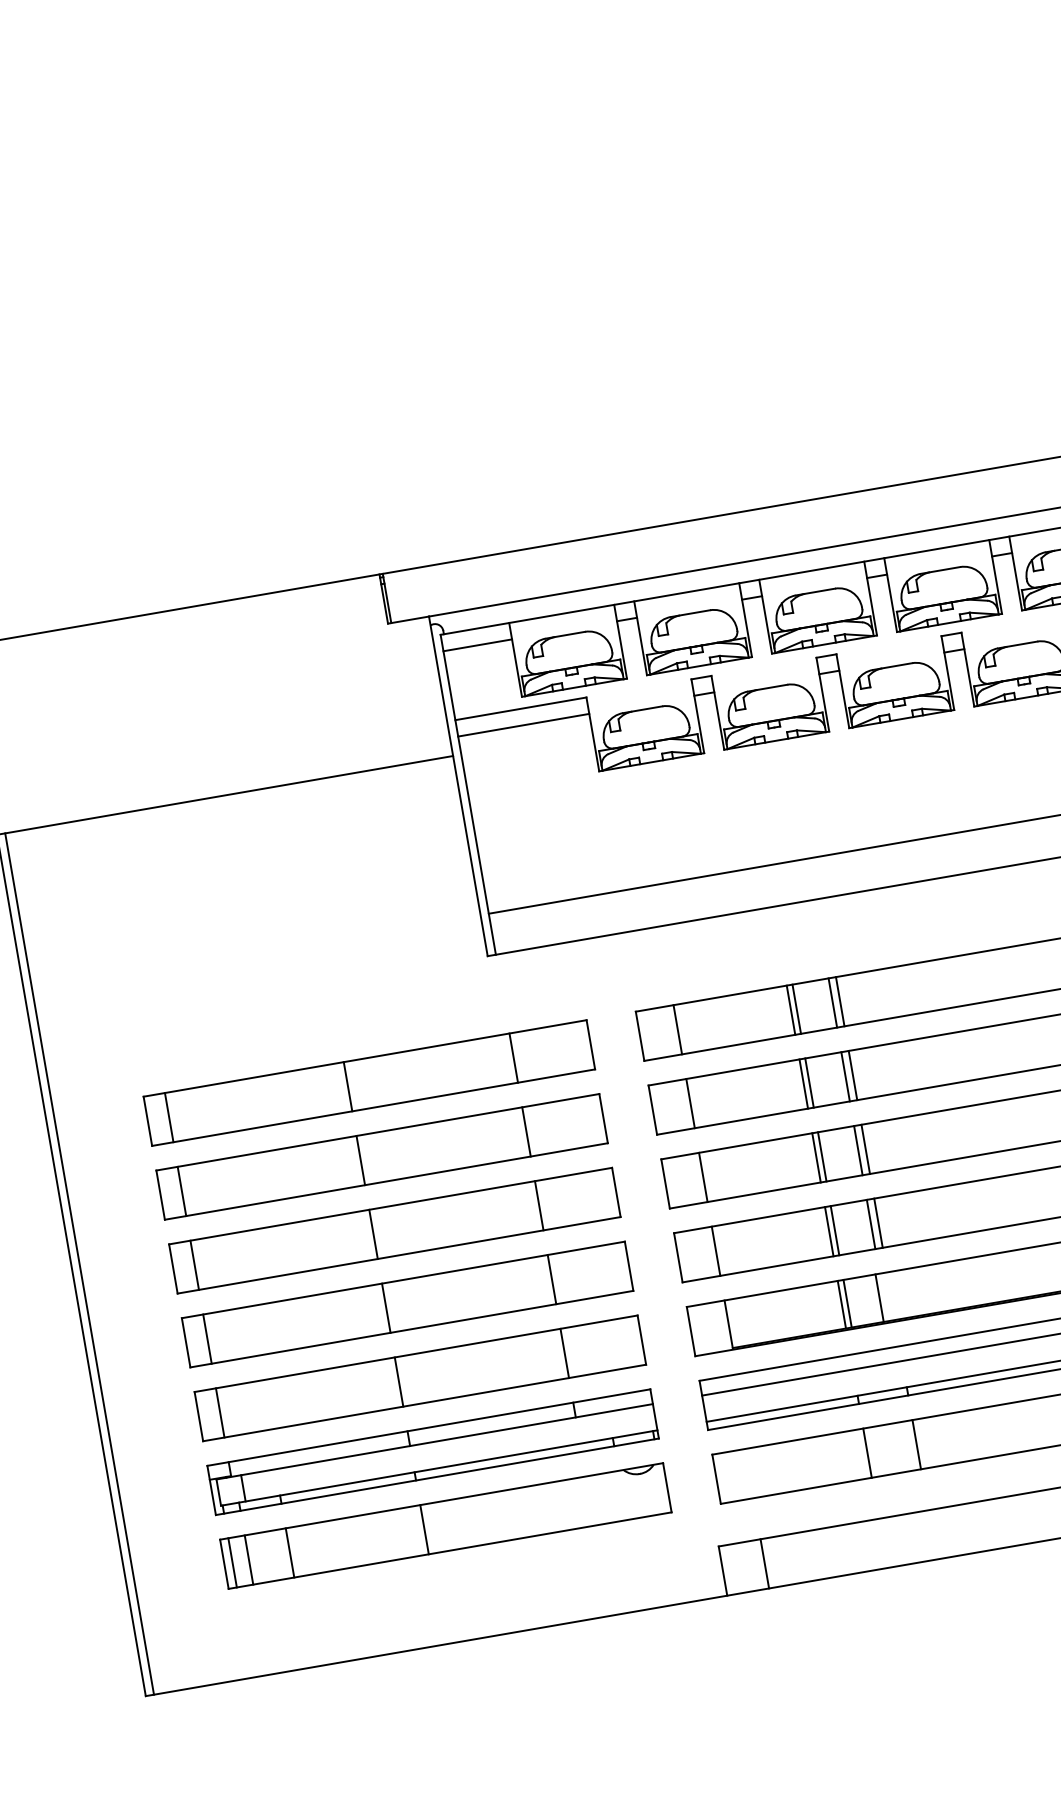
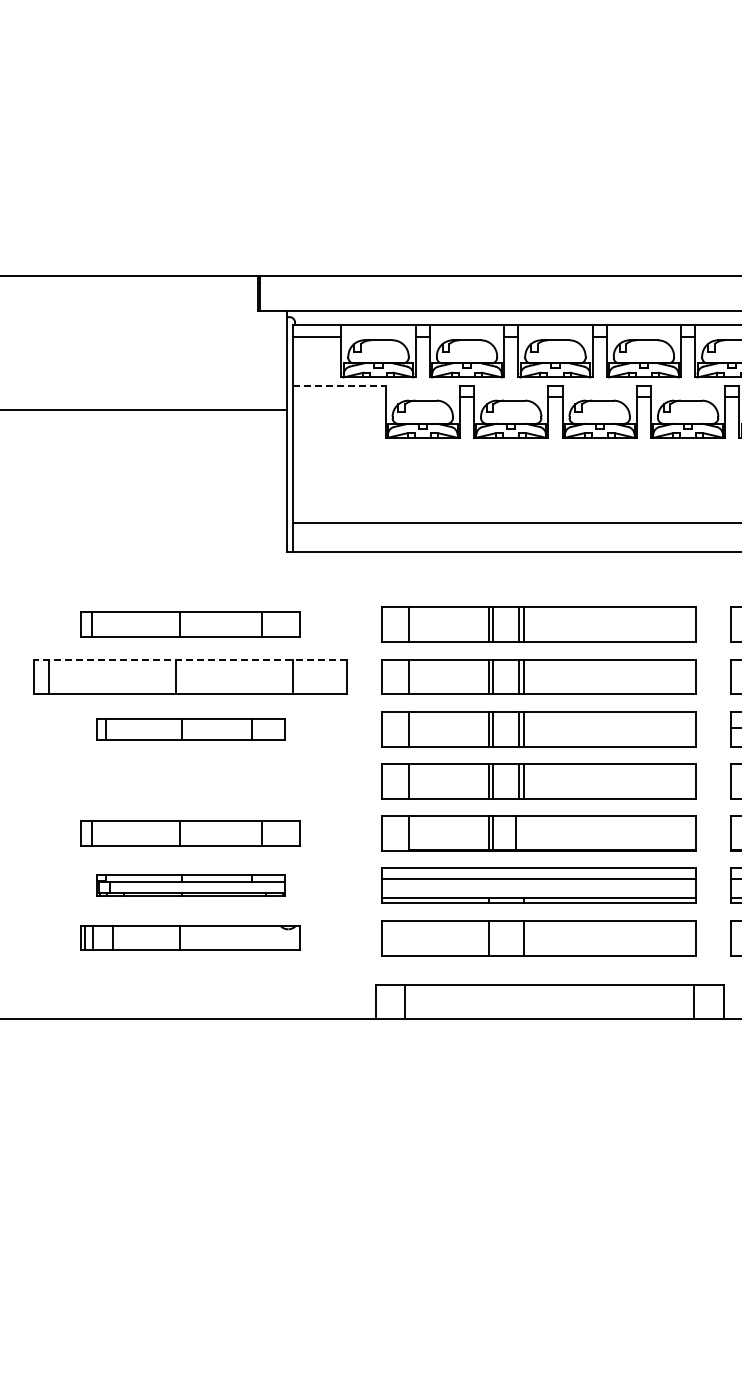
line: (521, 708) -> (339, 385), solid -> dashed
line: (522, 725) -> (338, 397), removed
part: (369, 1082) -> (190, 624), size x0.7
line: (377, 1132) -> (190, 659), solid -> dashed
part: (394, 1231) -> (190, 729), size x0.6
part: (407, 1304) -> (190, 781), removed
part: (420, 1378) -> (190, 833), size x0.7
part: (432, 1451) -> (190, 885), size x0.6
part: (445, 1526) -> (190, 938), size x0.7

